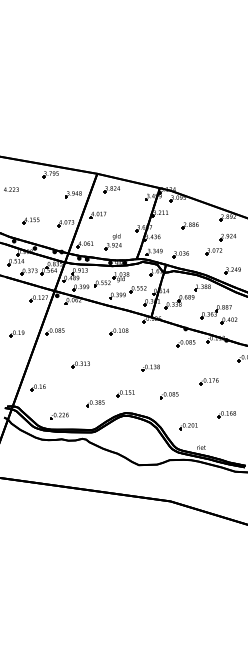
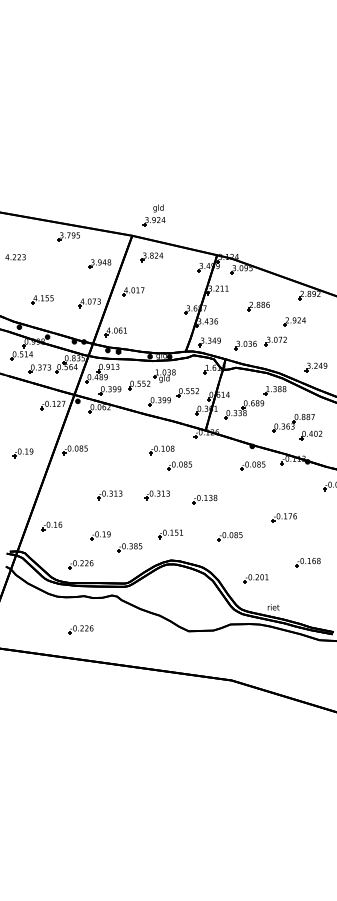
part: (112, 242) -> (152, 216), moved
part: (220, 244) -> (284, 331), moved
part: (131, 343) -> (178, 466), added
part: (115, 364) -> (156, 494), added
part: (73, 394) -> (99, 535), added
part: (59, 463) -> (80, 629), added

